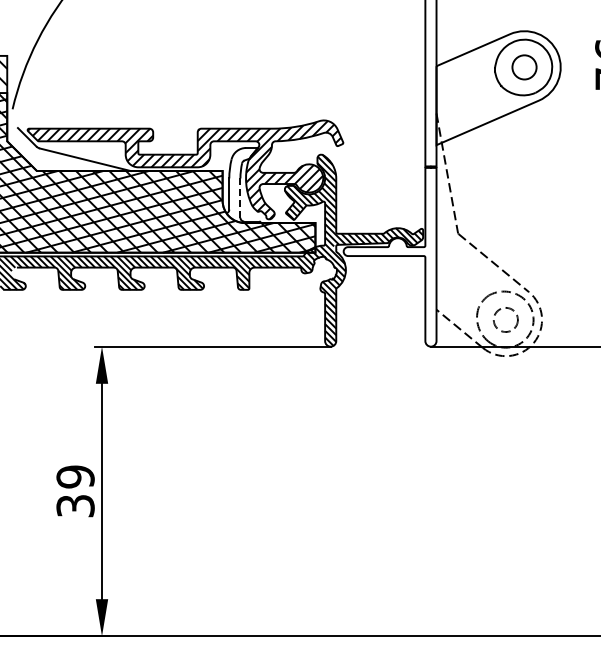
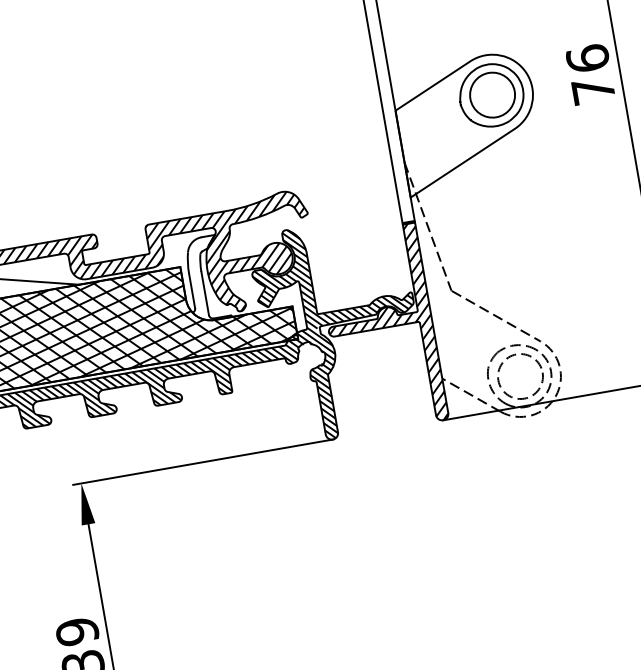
circle: (524, 67) -> (492, 95), size x1.67
line: (240, 198) -> (205, 293), dashed -> solid
hatch: (390, 256) -> (381, 328), added
circle: (505, 319) -> (520, 376), size x1.67

